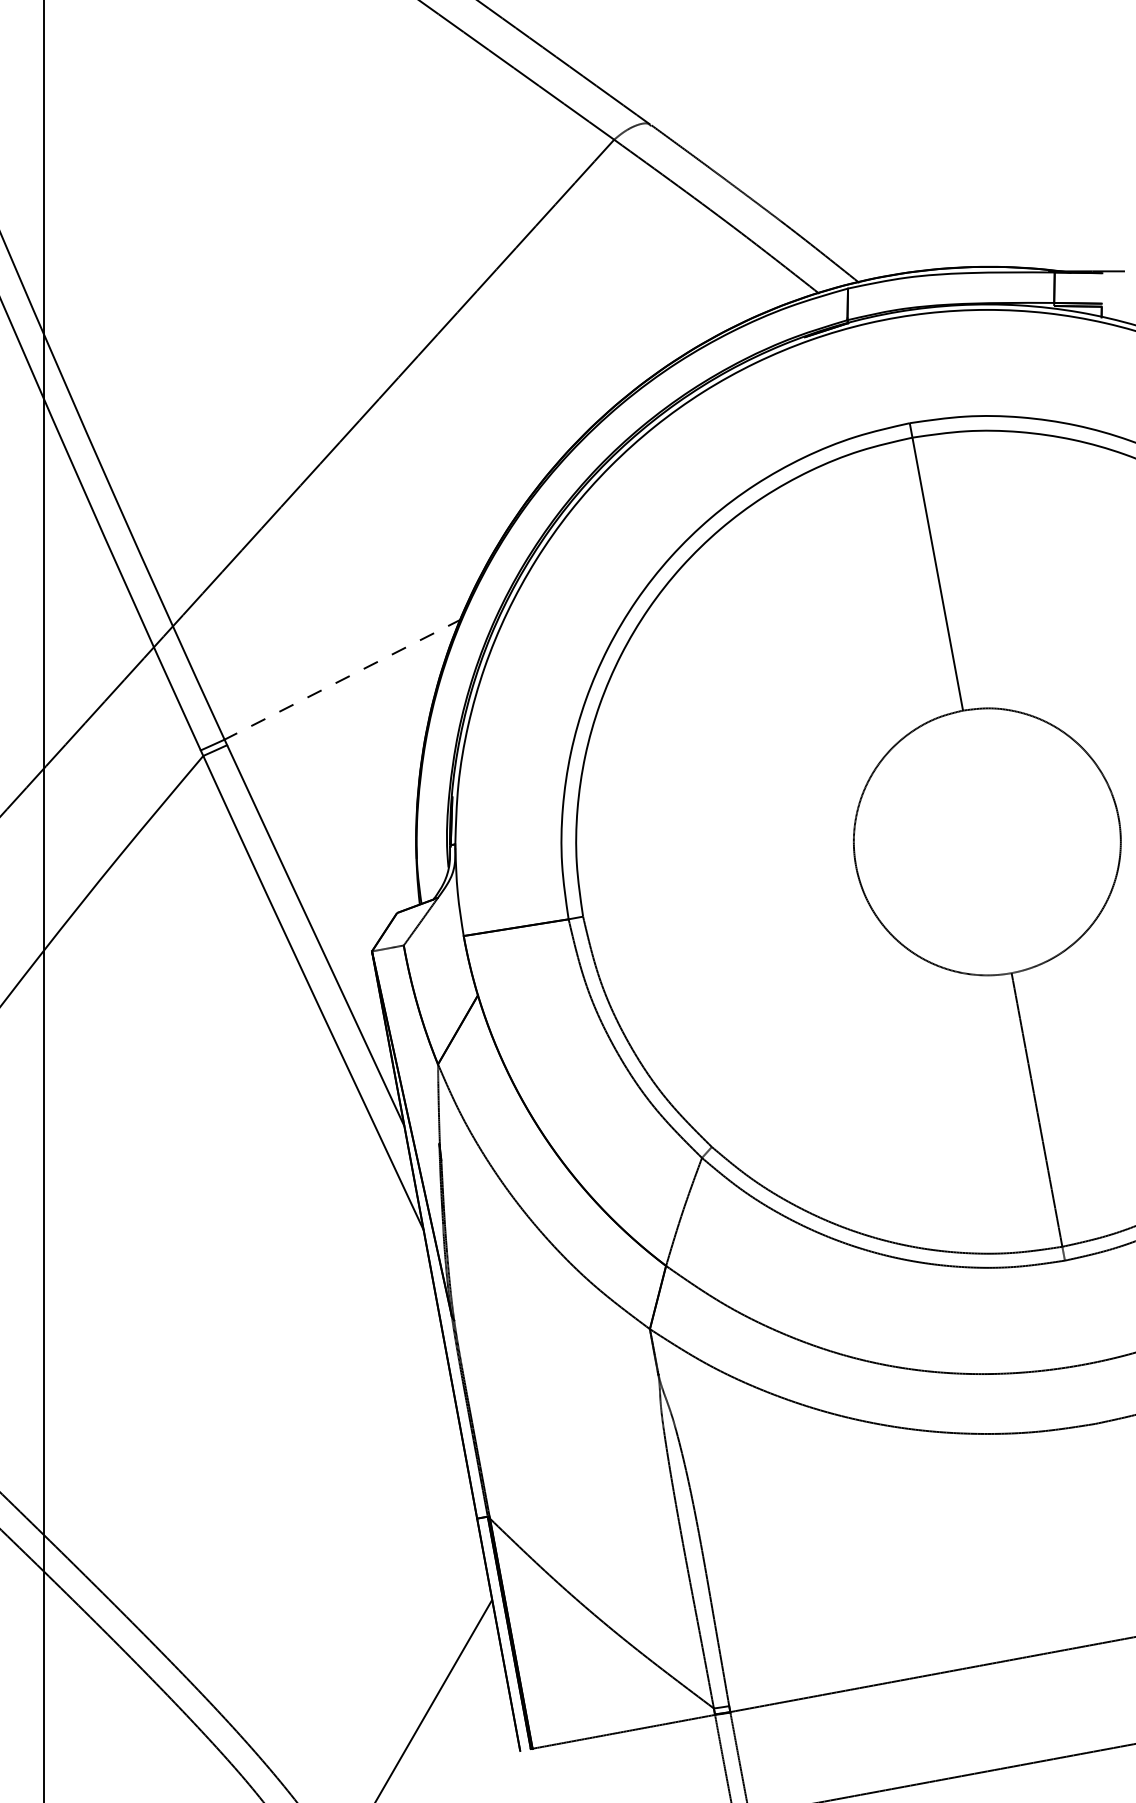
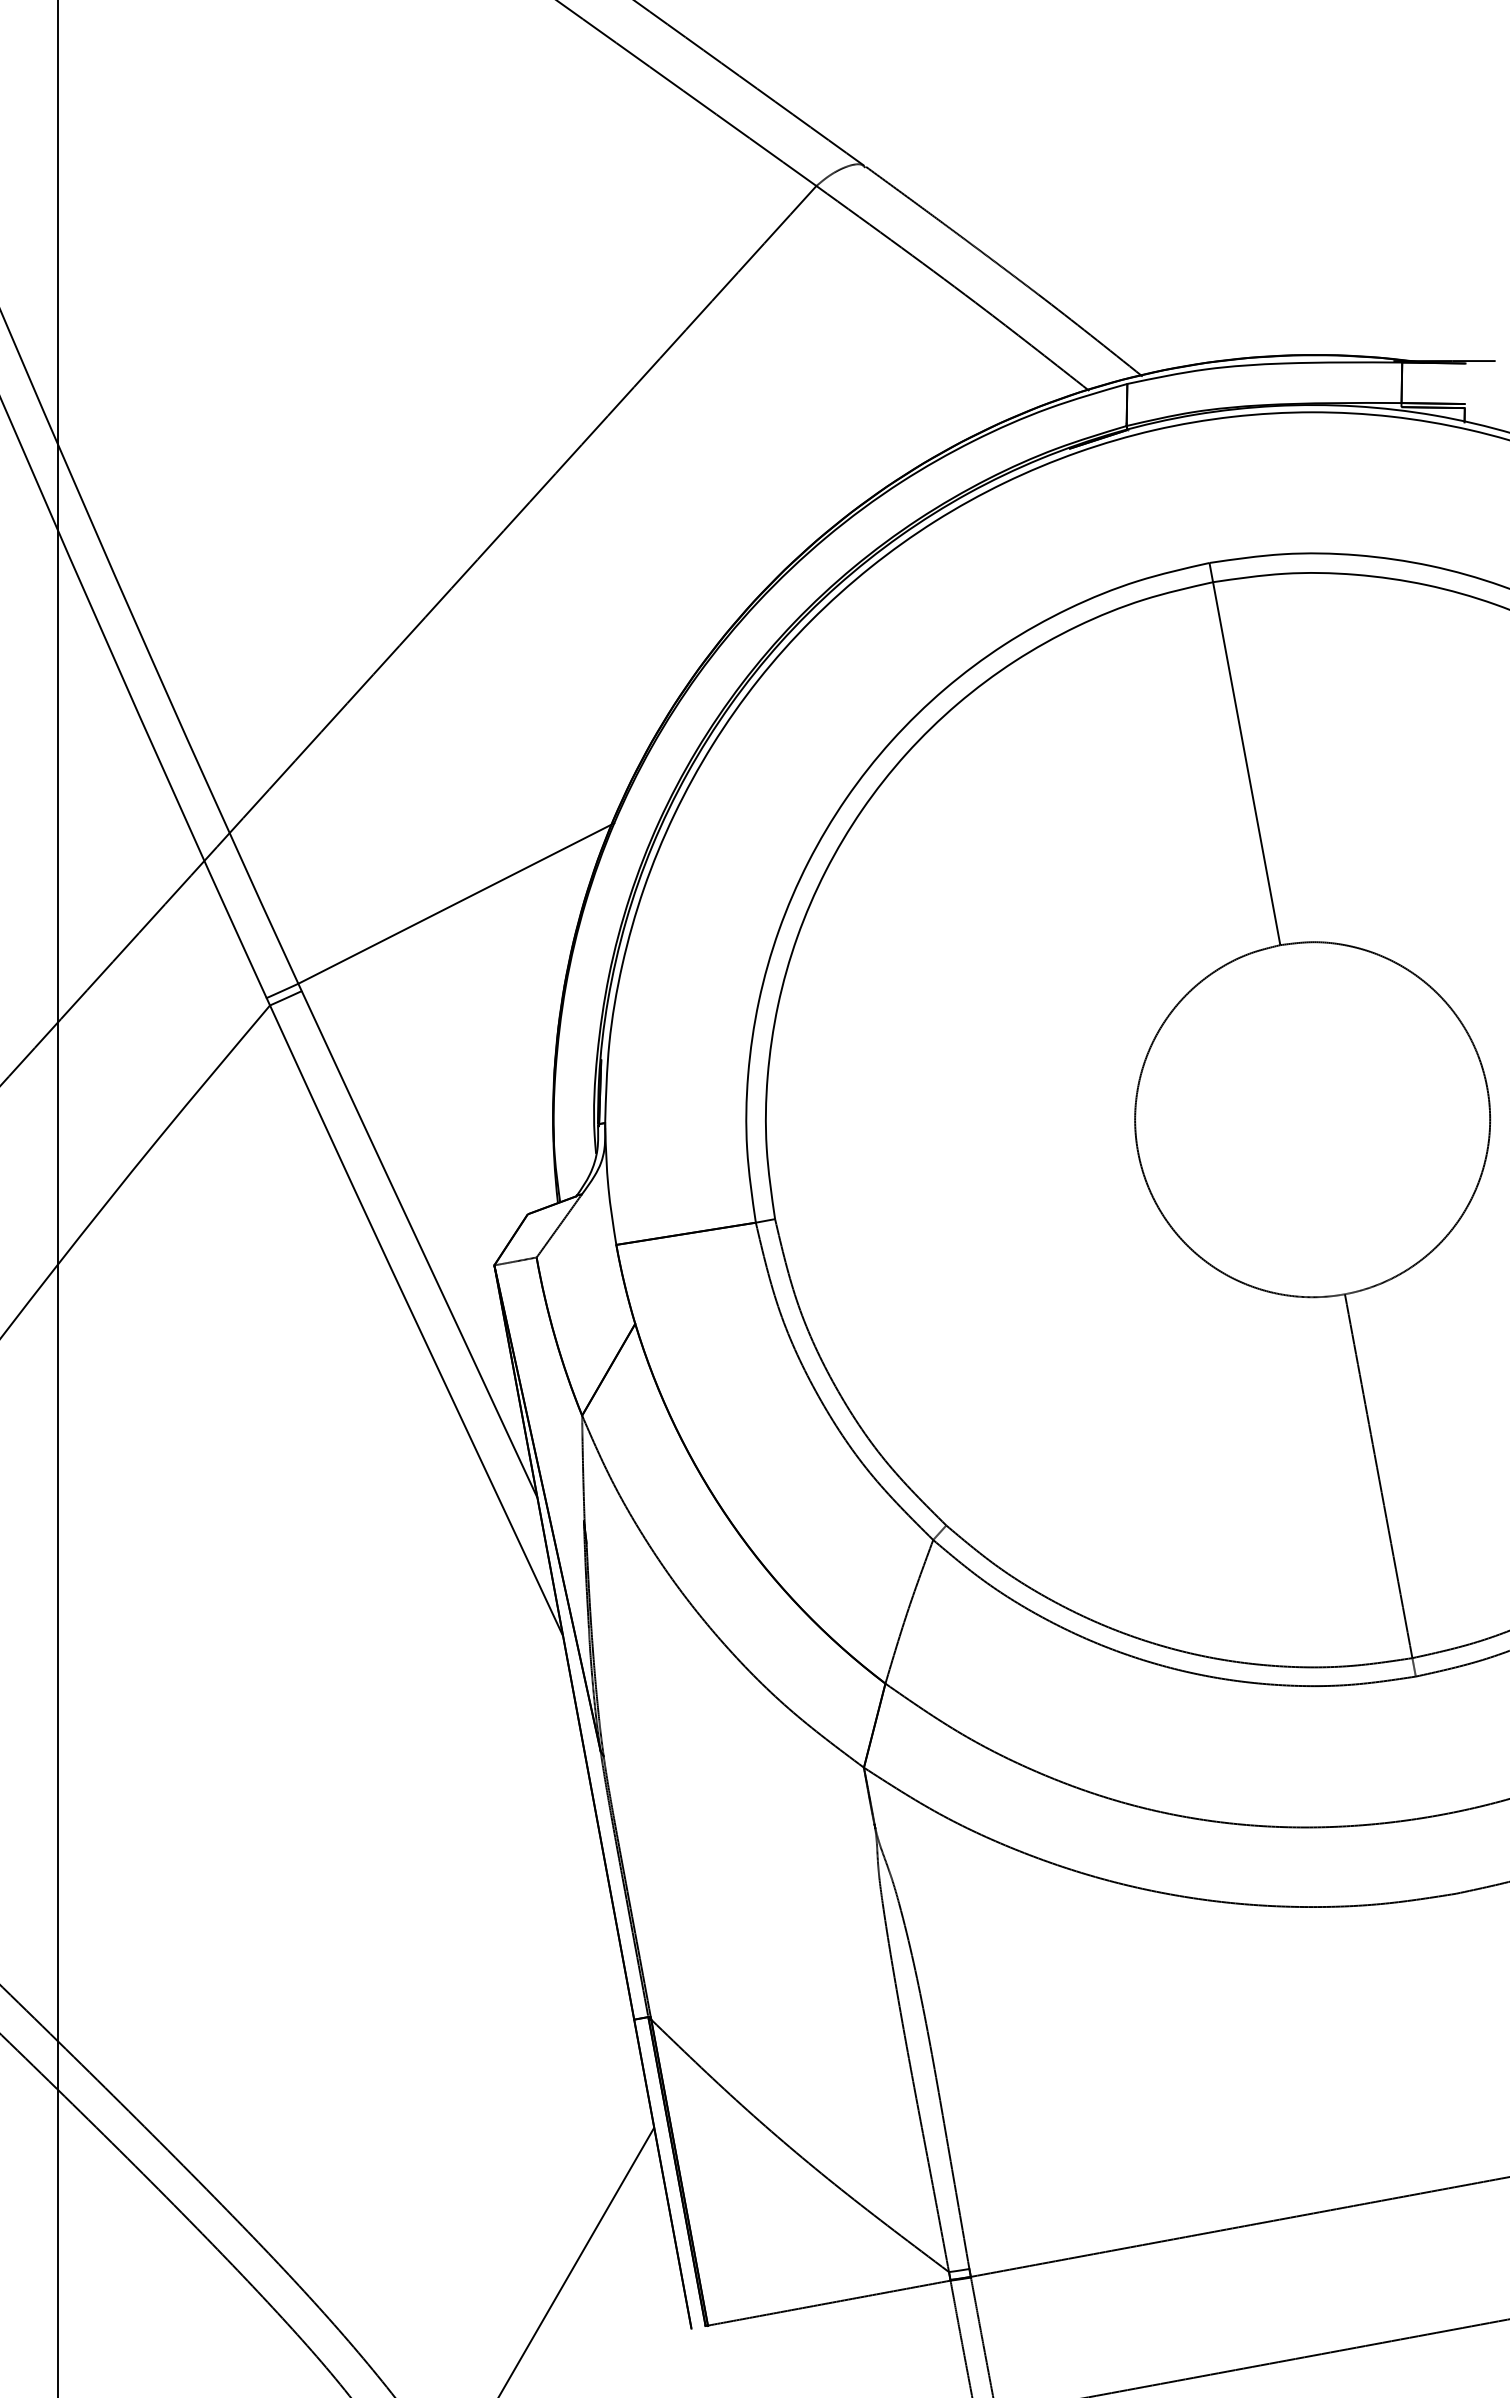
line: (342, 679) -> (455, 903), dashed -> solid

